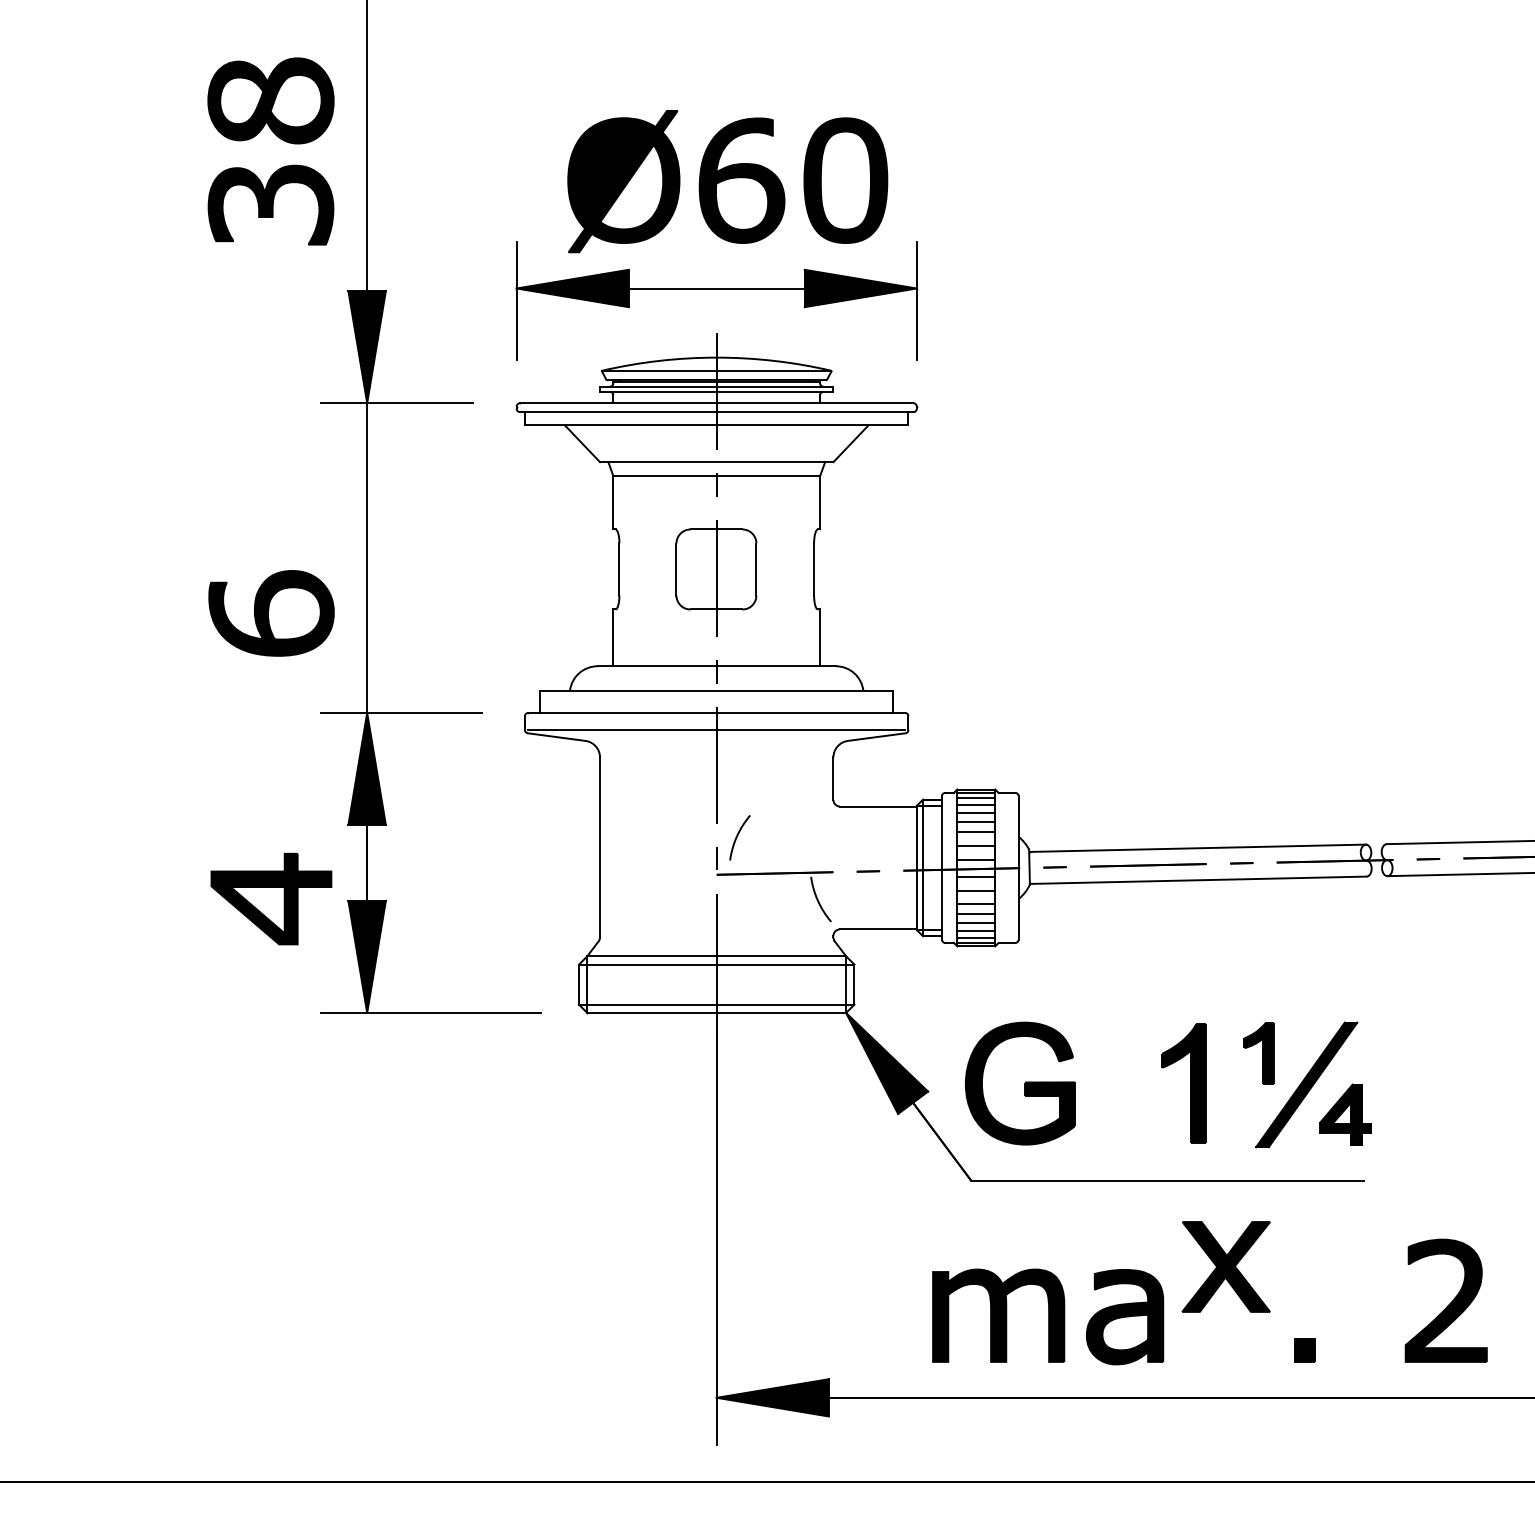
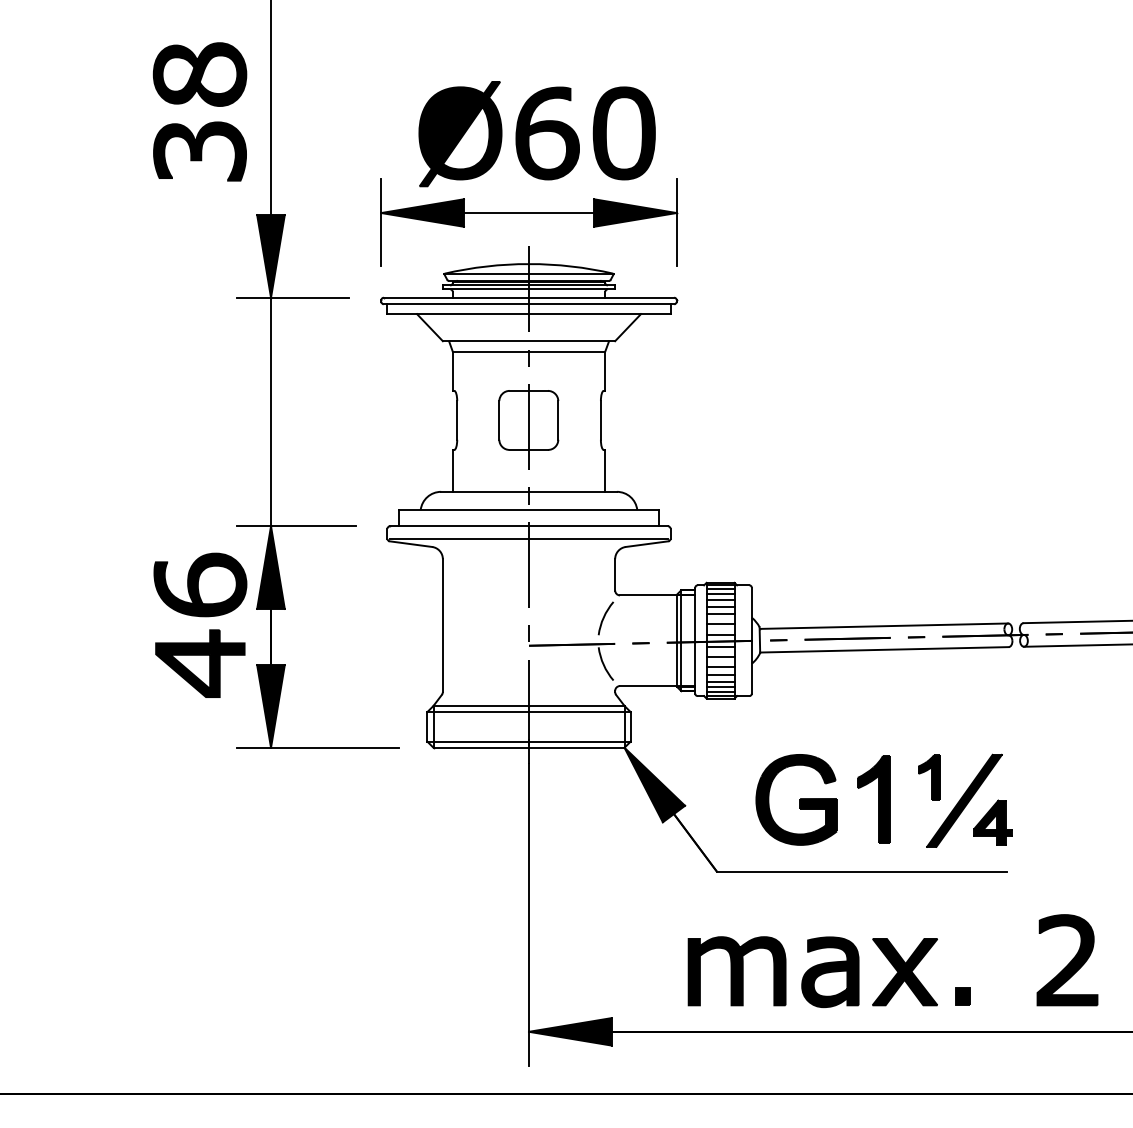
part: (271, 613) -> (200, 585), moved
curve: (737, 837) -> (604, 618), moved
part: (1020, 1083) -> (796, 799), moved
part: (1225, 1266) -> (904, 971), moved

